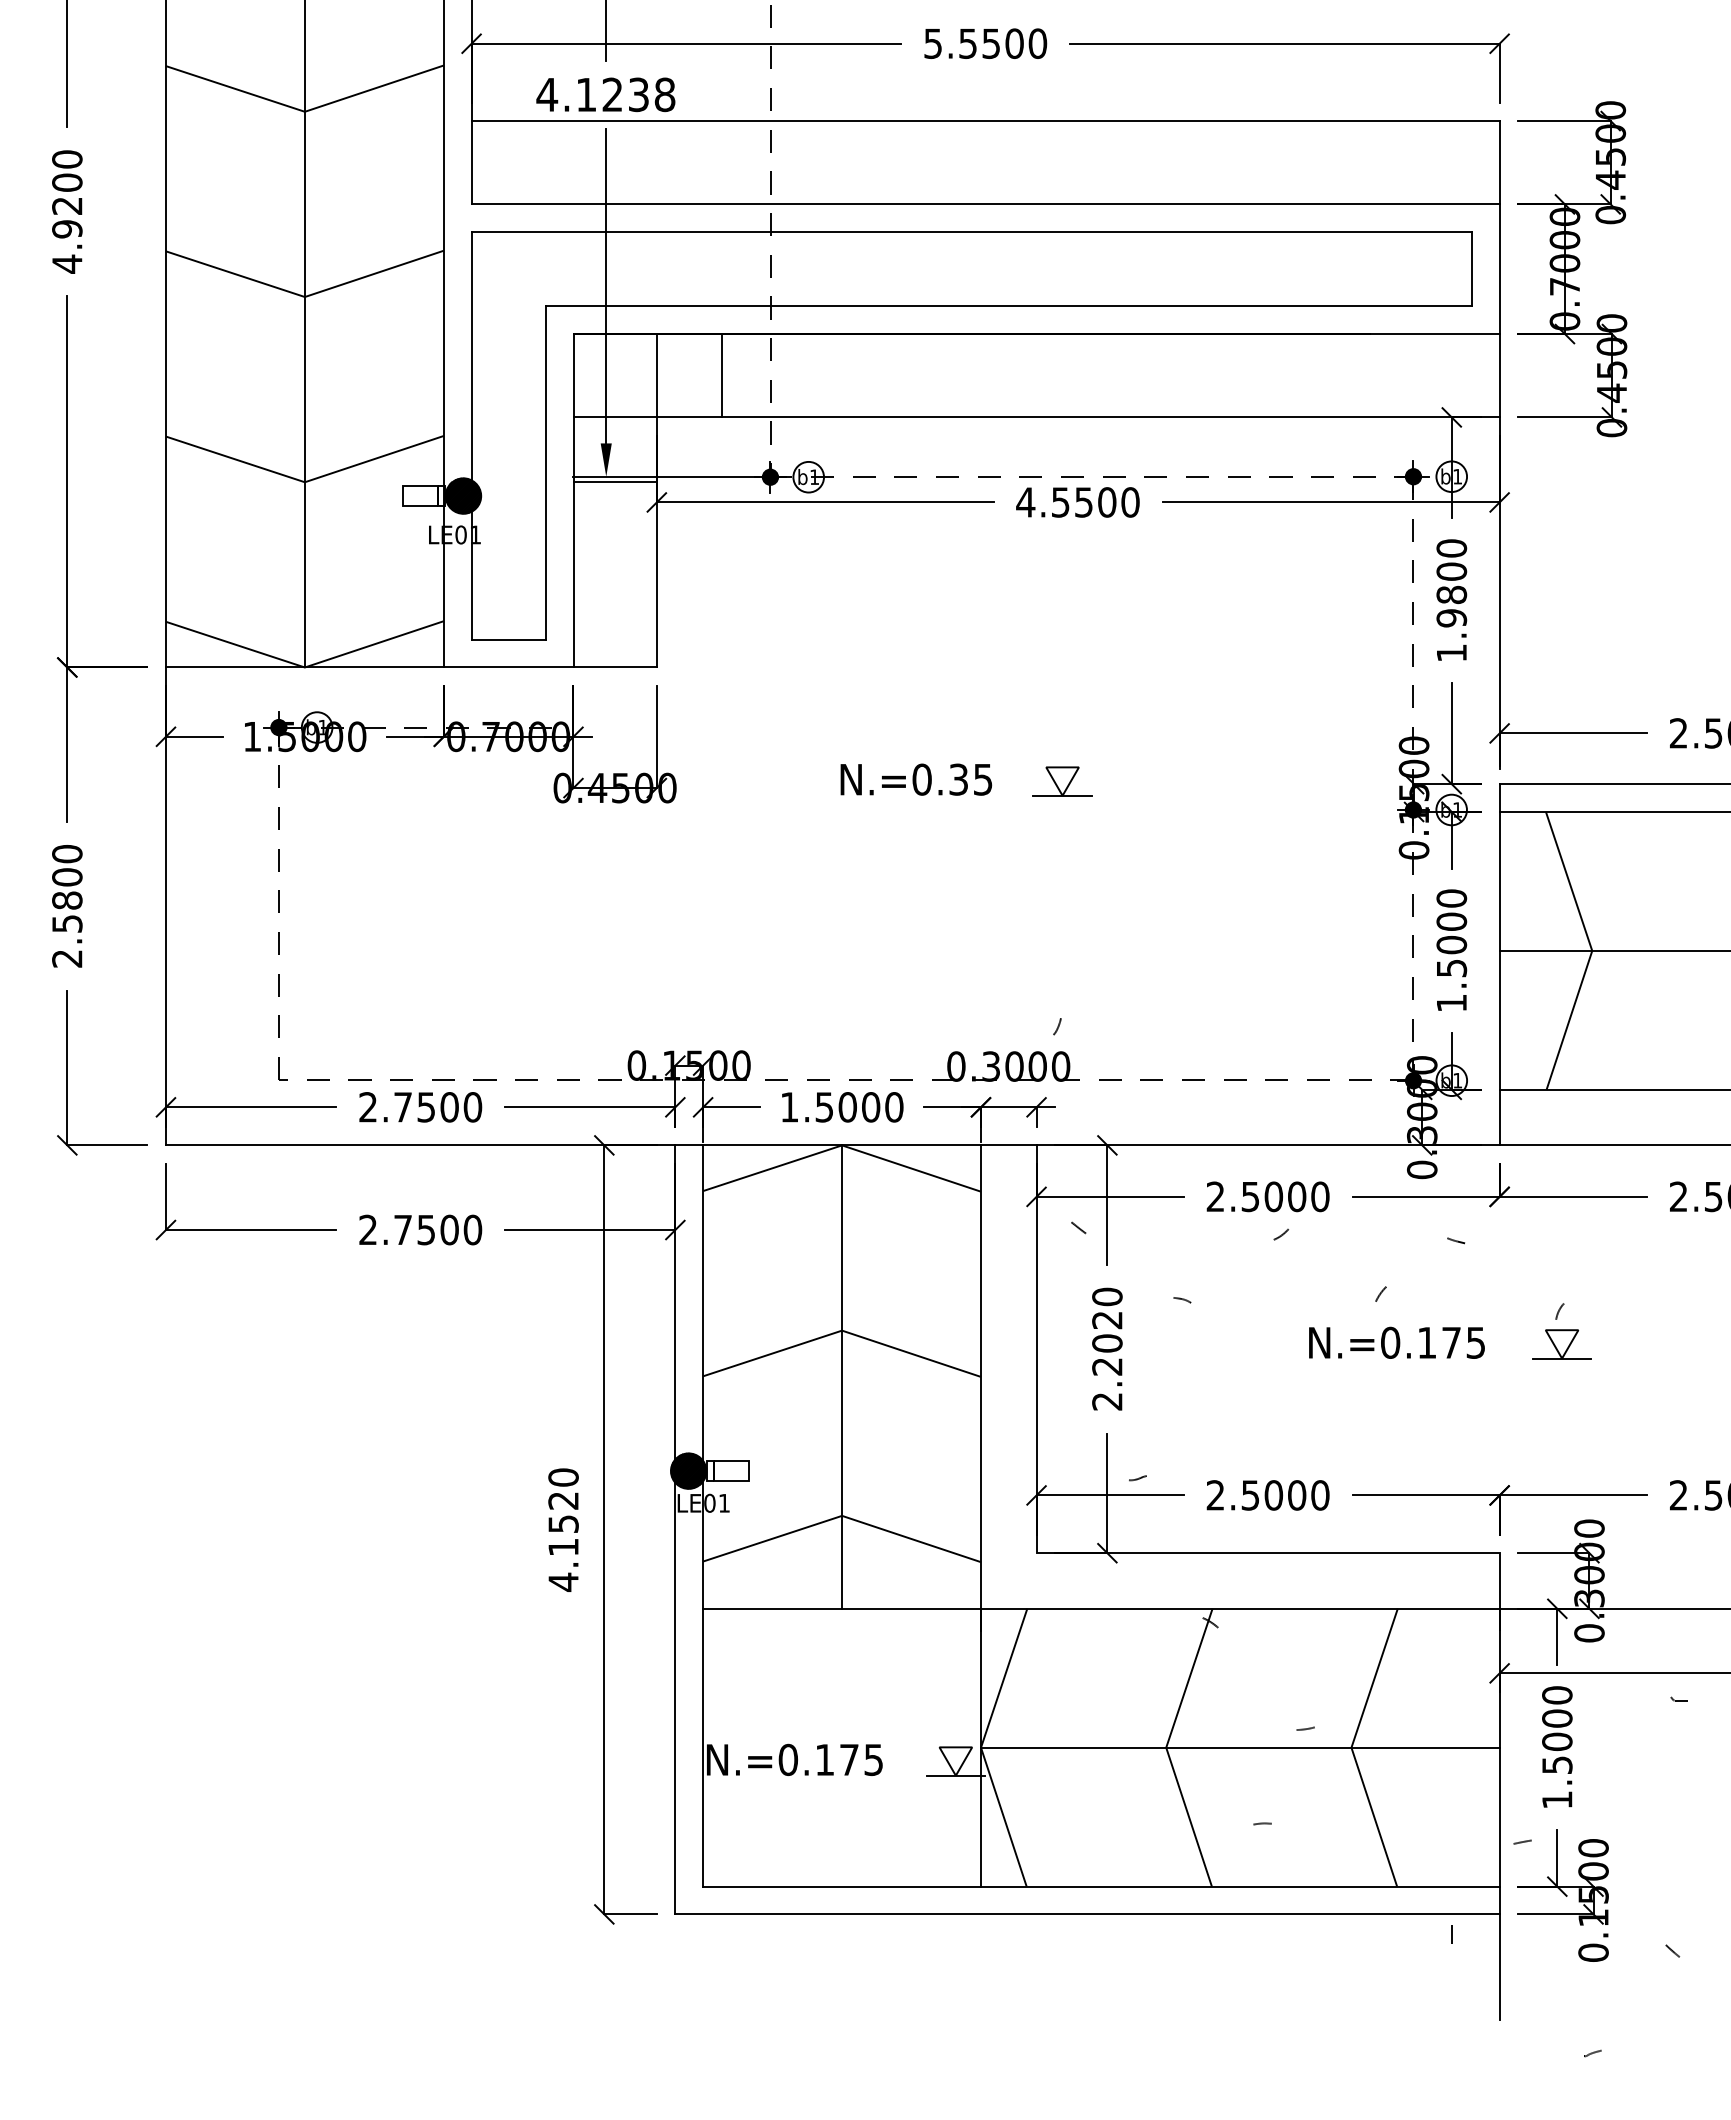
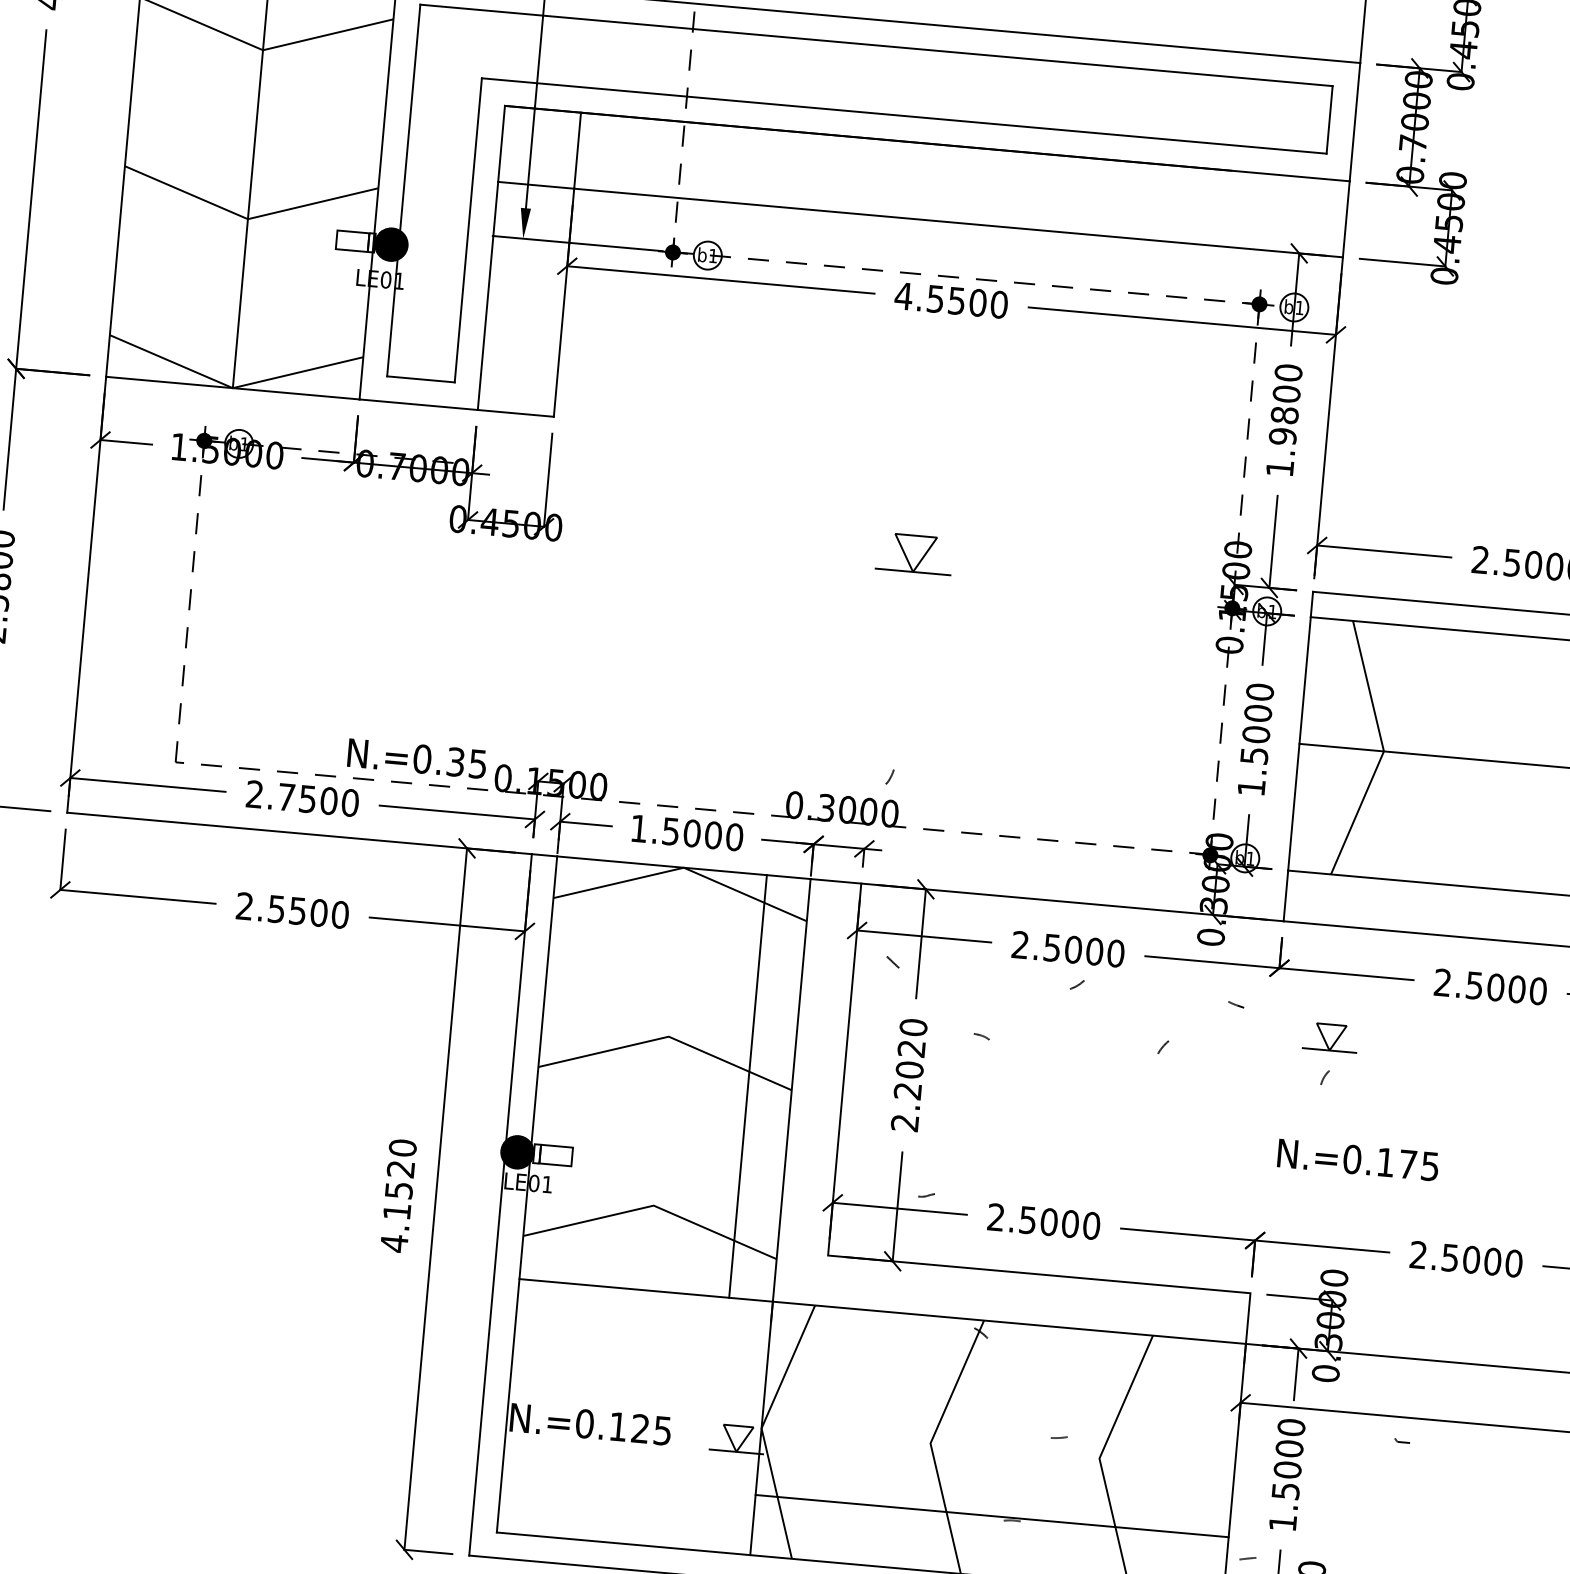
line: (721, 375) -> (636, 155), removed
line: (614, 482) -> (530, 244), removed
text: (916, 779) -> (417, 758), moved
part: (1062, 781) -> (914, 553), size x1.4
text: (402, 1230) -> (276, 909), 2.7500 -> 2.5500
text: (1396, 1342) -> (1357, 1159), moved
part: (1561, 1344) -> (1330, 1037), moved
line: (842, 1376) -> (748, 1085), moved
line: (1240, 1747) -> (992, 1515), moved
text: (849, 1759) -> (640, 1428), N.=0.175 -> N.=0.125

